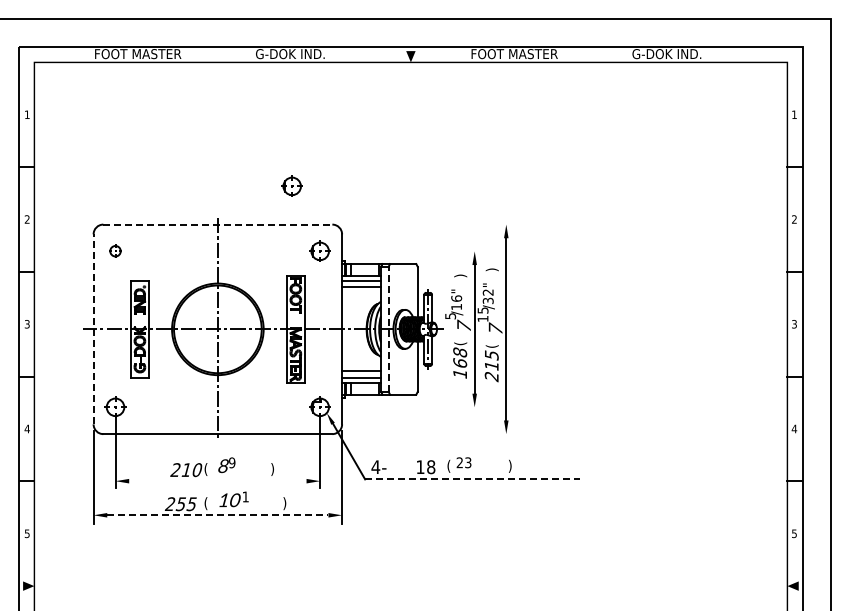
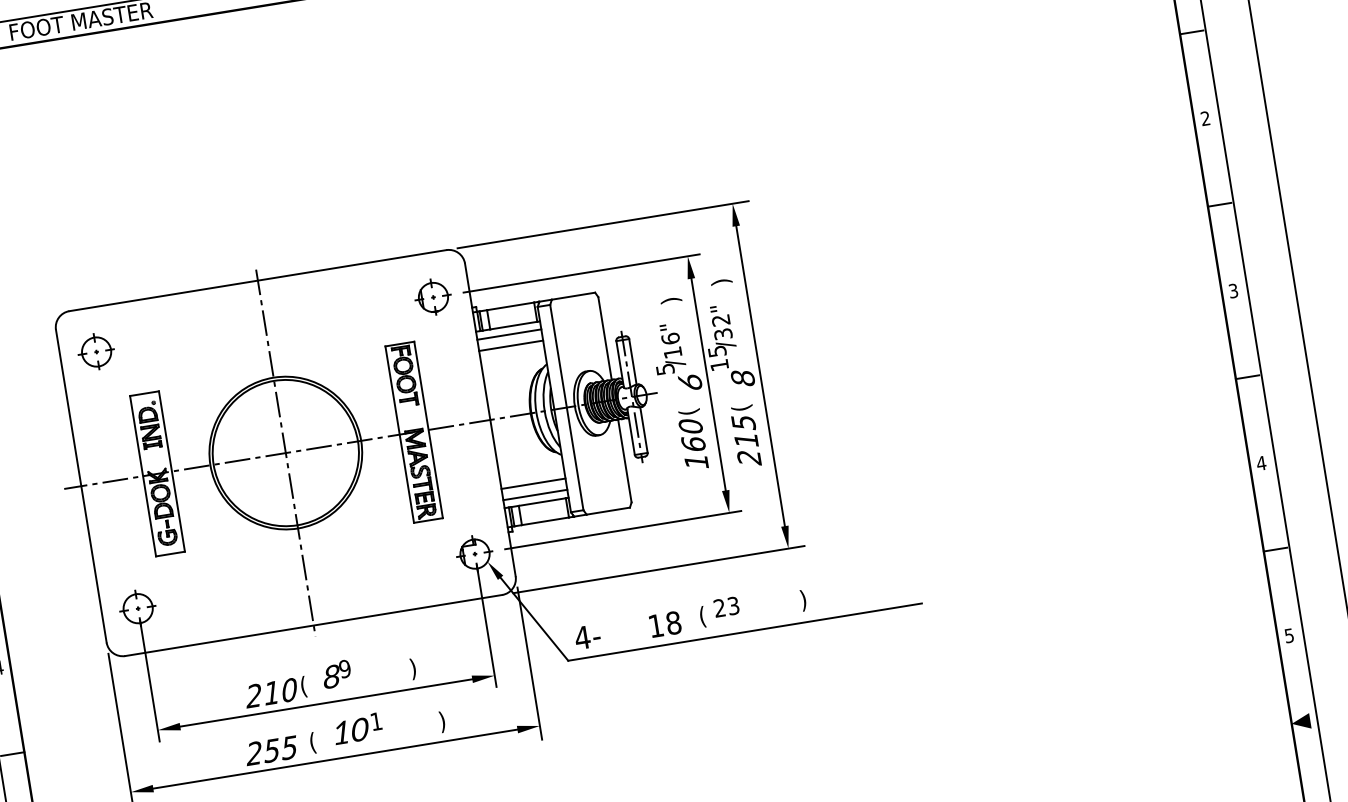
part: (291, 185) -> (368, 196), removed
line: (217, 224) -> (257, 280), dashed -> solid
line: (427, 224) -> (602, 224), added
part: (115, 250) -> (96, 350), size x1.67
line: (409, 251) -> (580, 273), added
text: (463, 325) -> (689, 381), 7 -> 6
line: (93, 328) -> (80, 484), dashed -> solid
line: (388, 328) -> (566, 406), dashed -> solid
text: (495, 328) -> (742, 377), 7 -> 8
text: (459, 352) -> (689, 426), 168 -> 160
line: (409, 407) -> (622, 530), added
line: (427, 434) -> (658, 570), added
line: (473, 479) -> (746, 632), dashed -> solid
line: (217, 481) -> (325, 703), added
line: (217, 515) -> (334, 759), dashed -> solid

